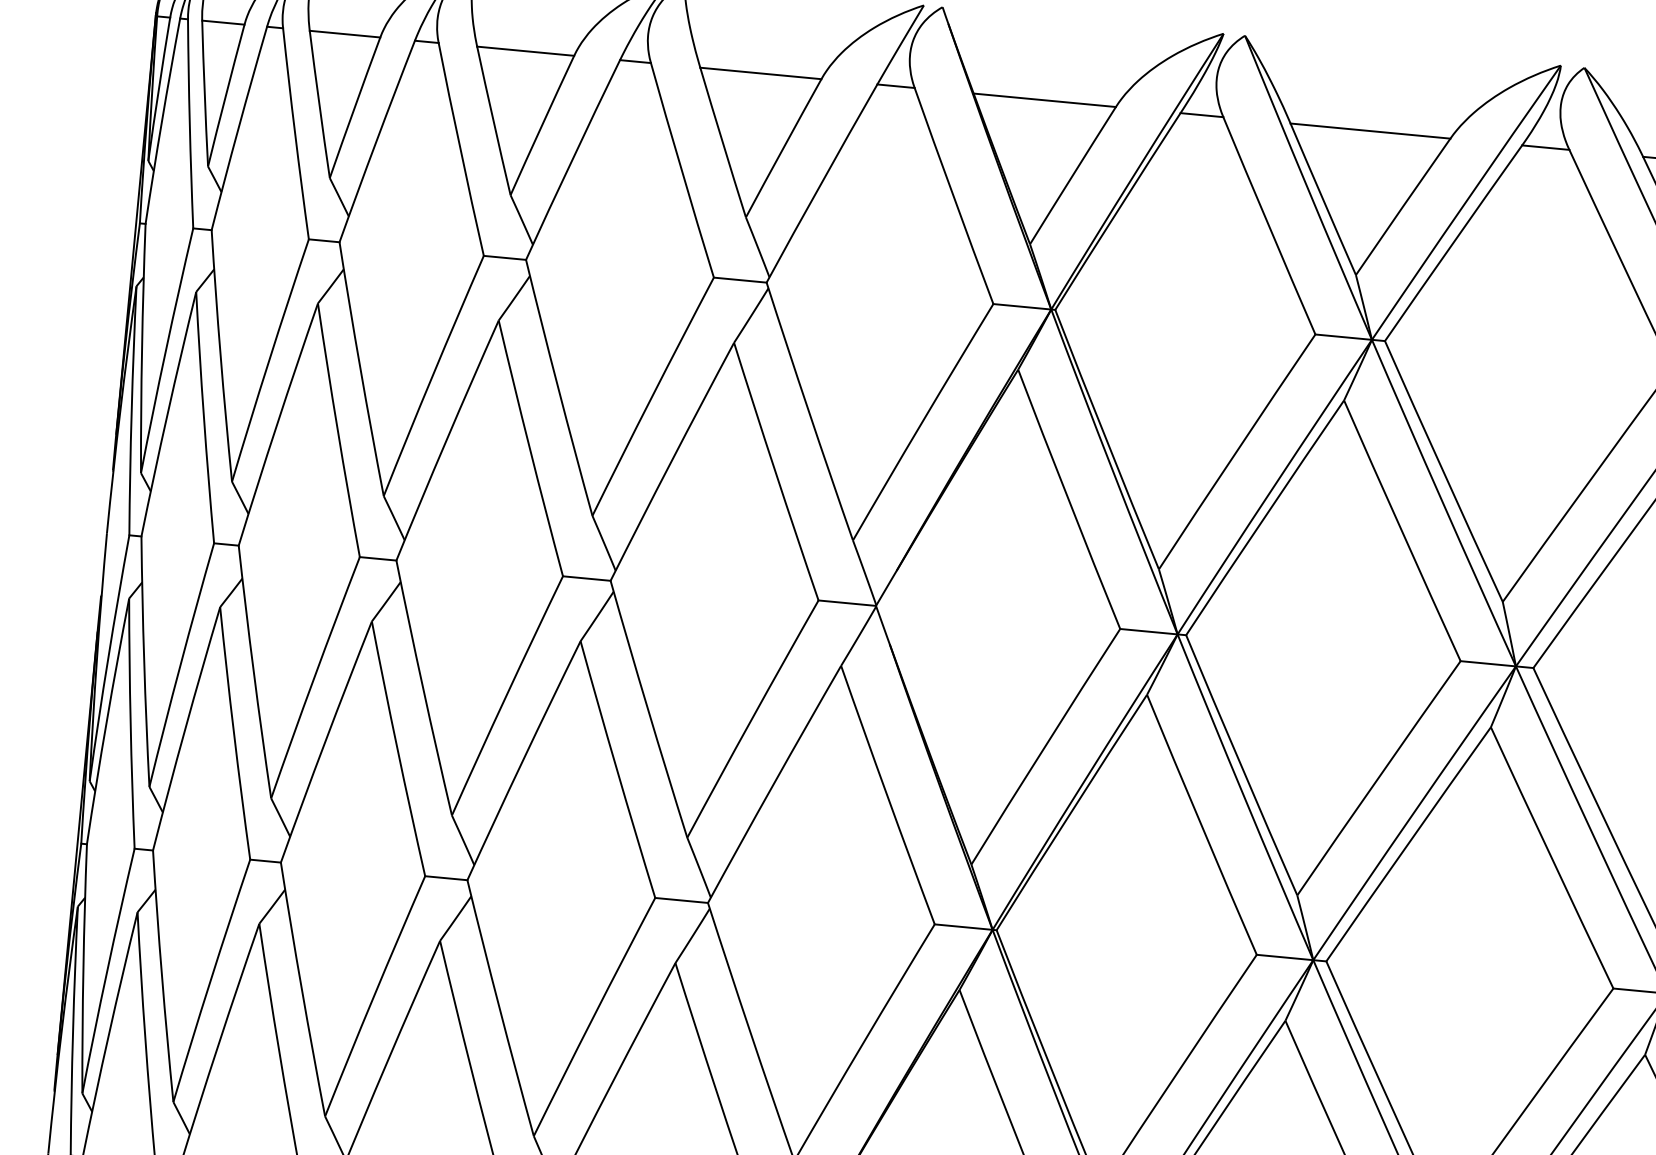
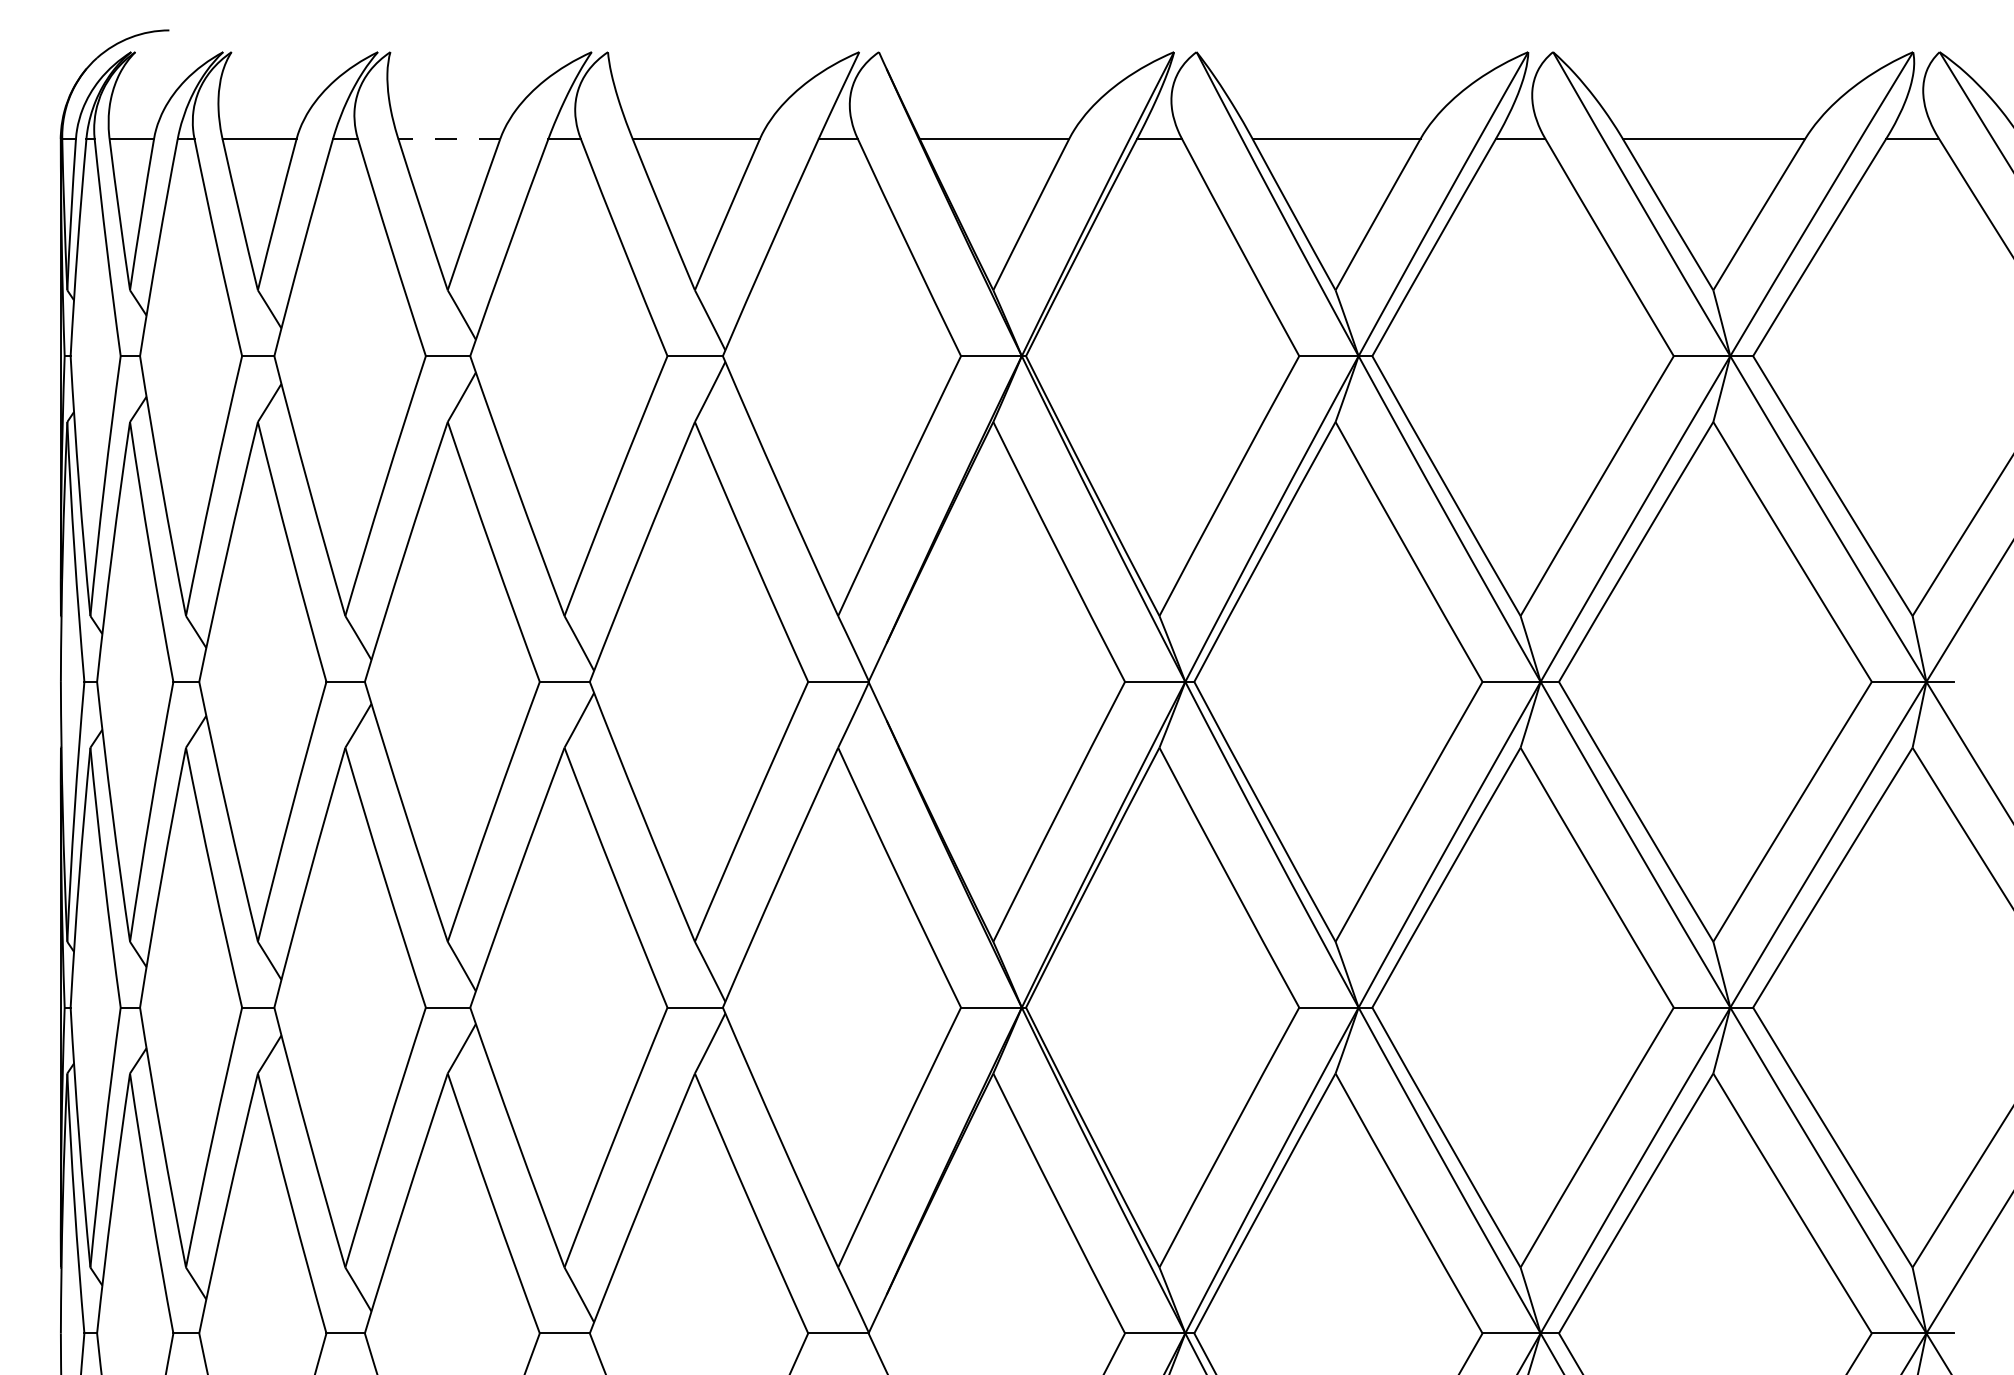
line: (525, 51) -> (449, 139), solid -> dashed

